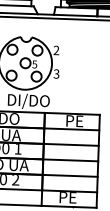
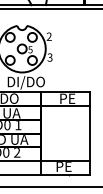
line: (70, 144) -> (64, 119), removed
line: (69, 160) -> (64, 133), removed
line: (69, 175) -> (64, 147), removed

